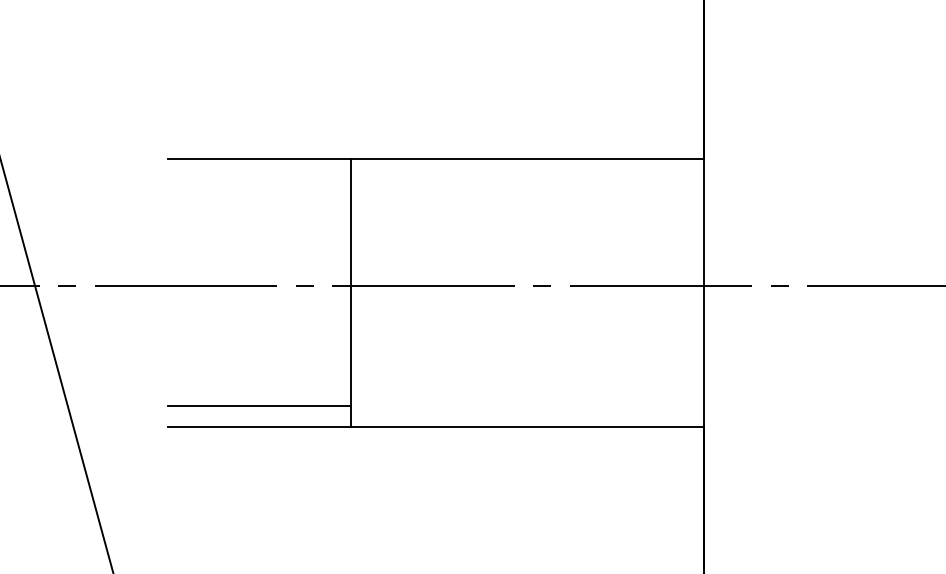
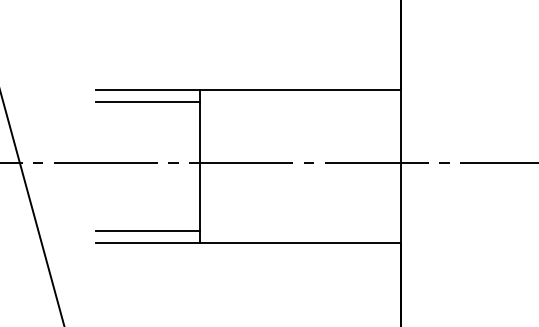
line: (258, 179) -> (147, 102), added

